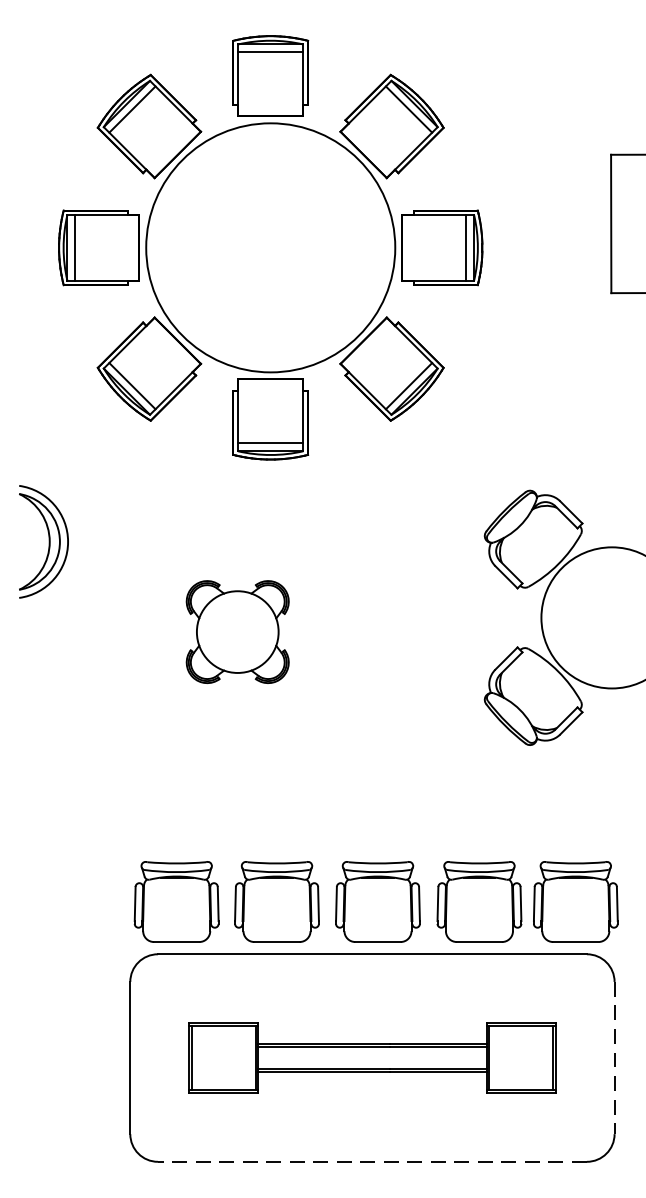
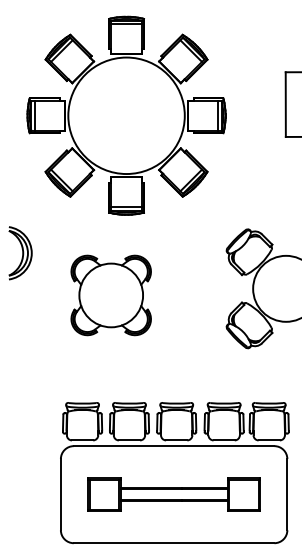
part: (236, 632) -> (110, 295), size x1.67
line: (614, 1057) -> (287, 494), dashed -> solid
line: (371, 1162) -> (173, 543), dashed -> solid

